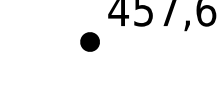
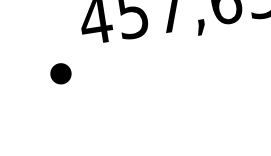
part: (90, 42) -> (61, 74), size x0.71

